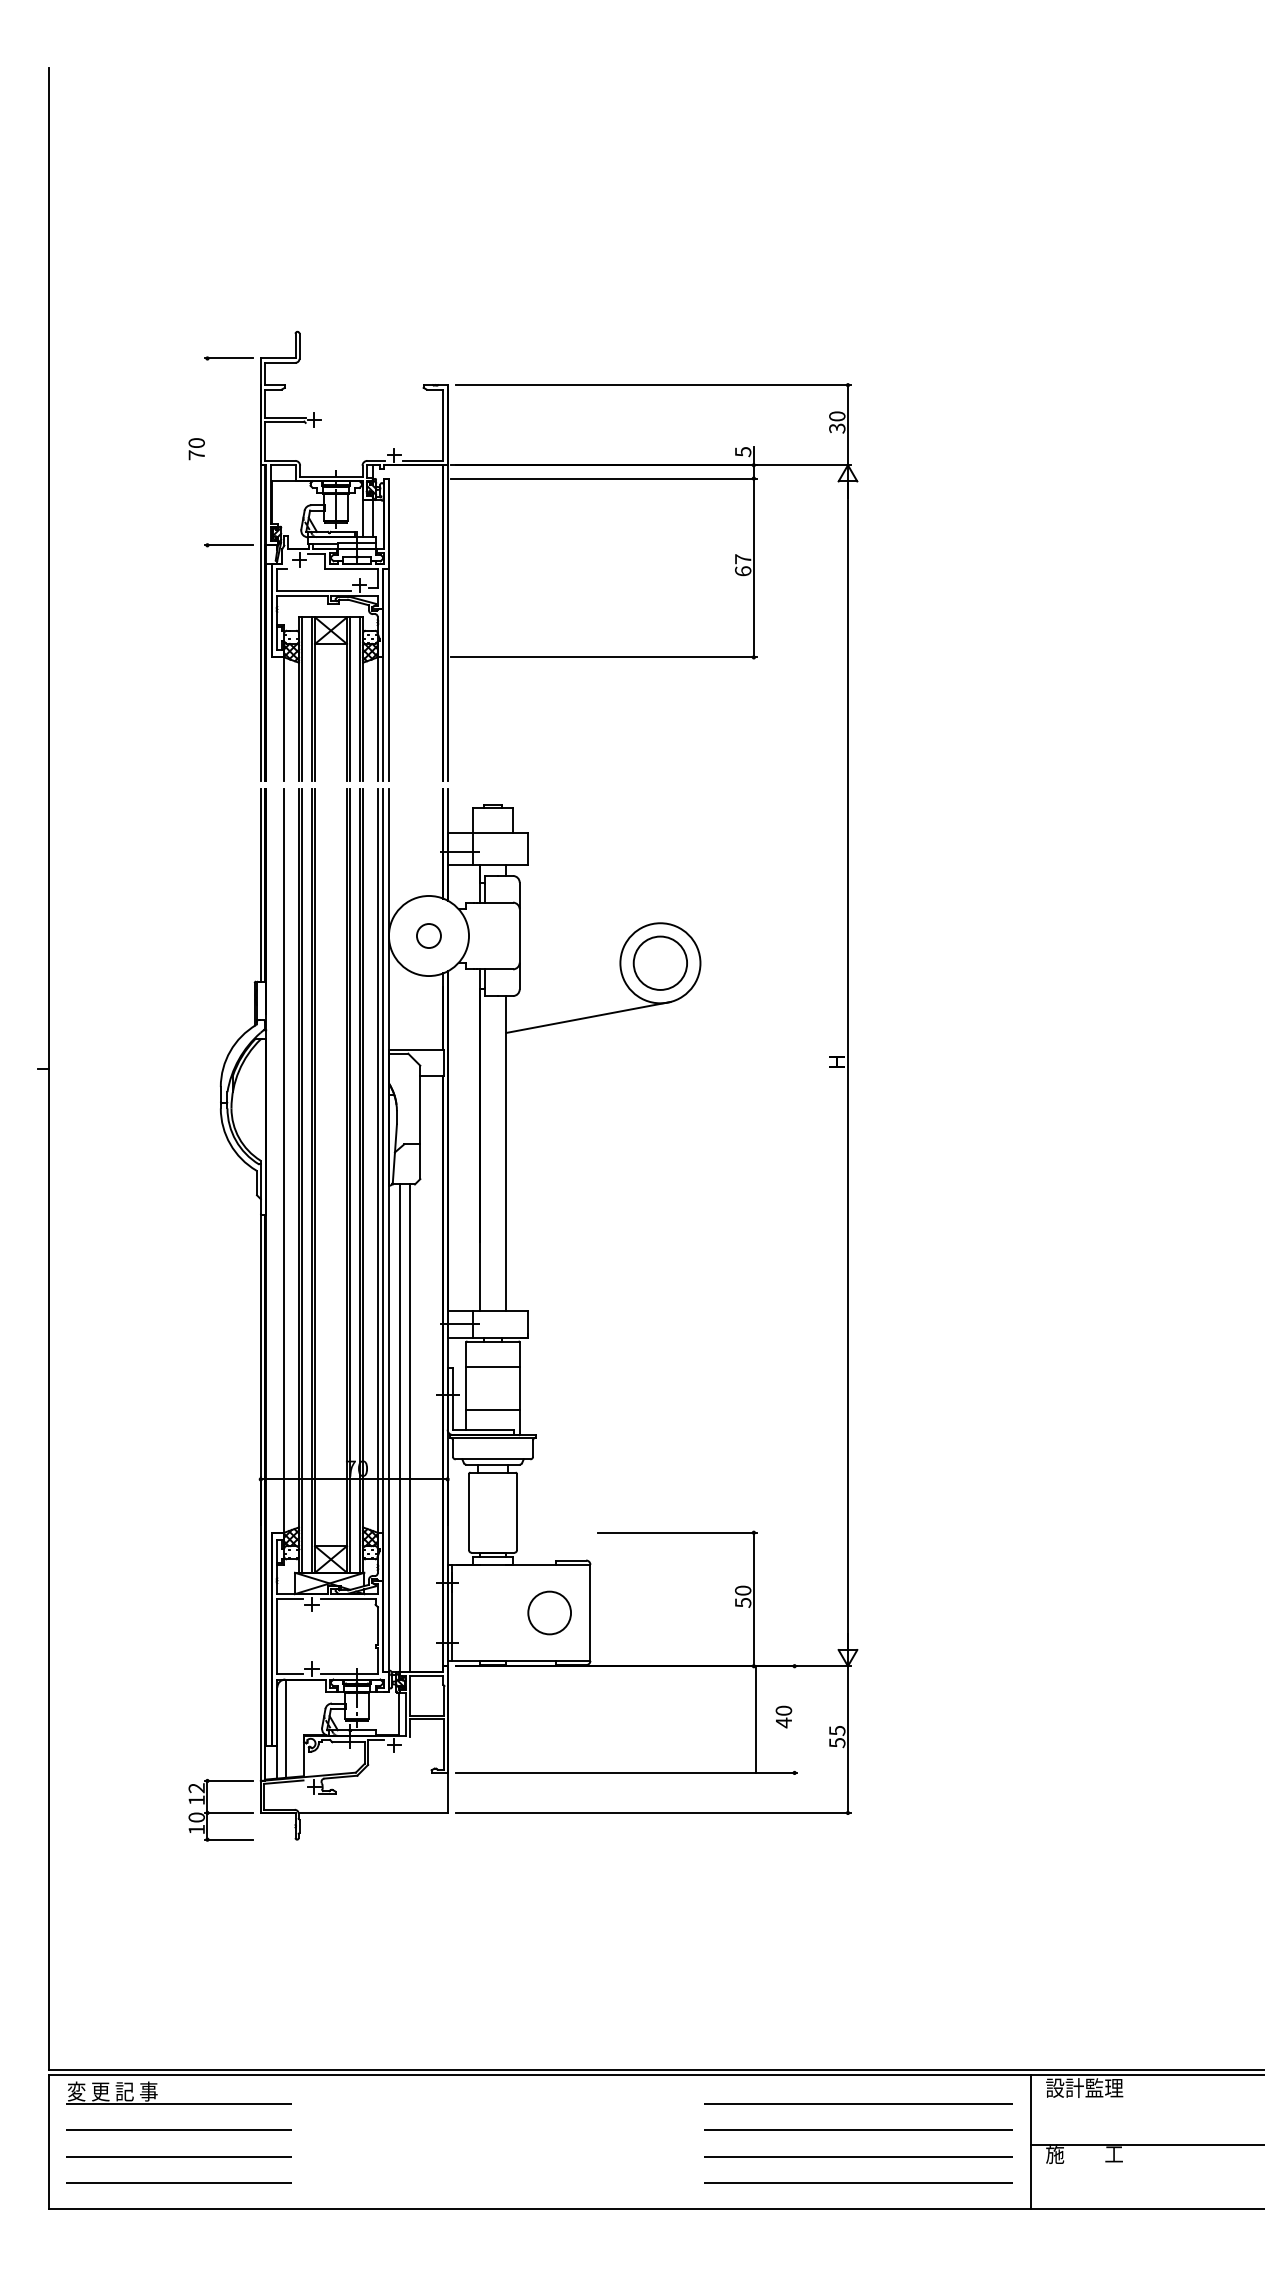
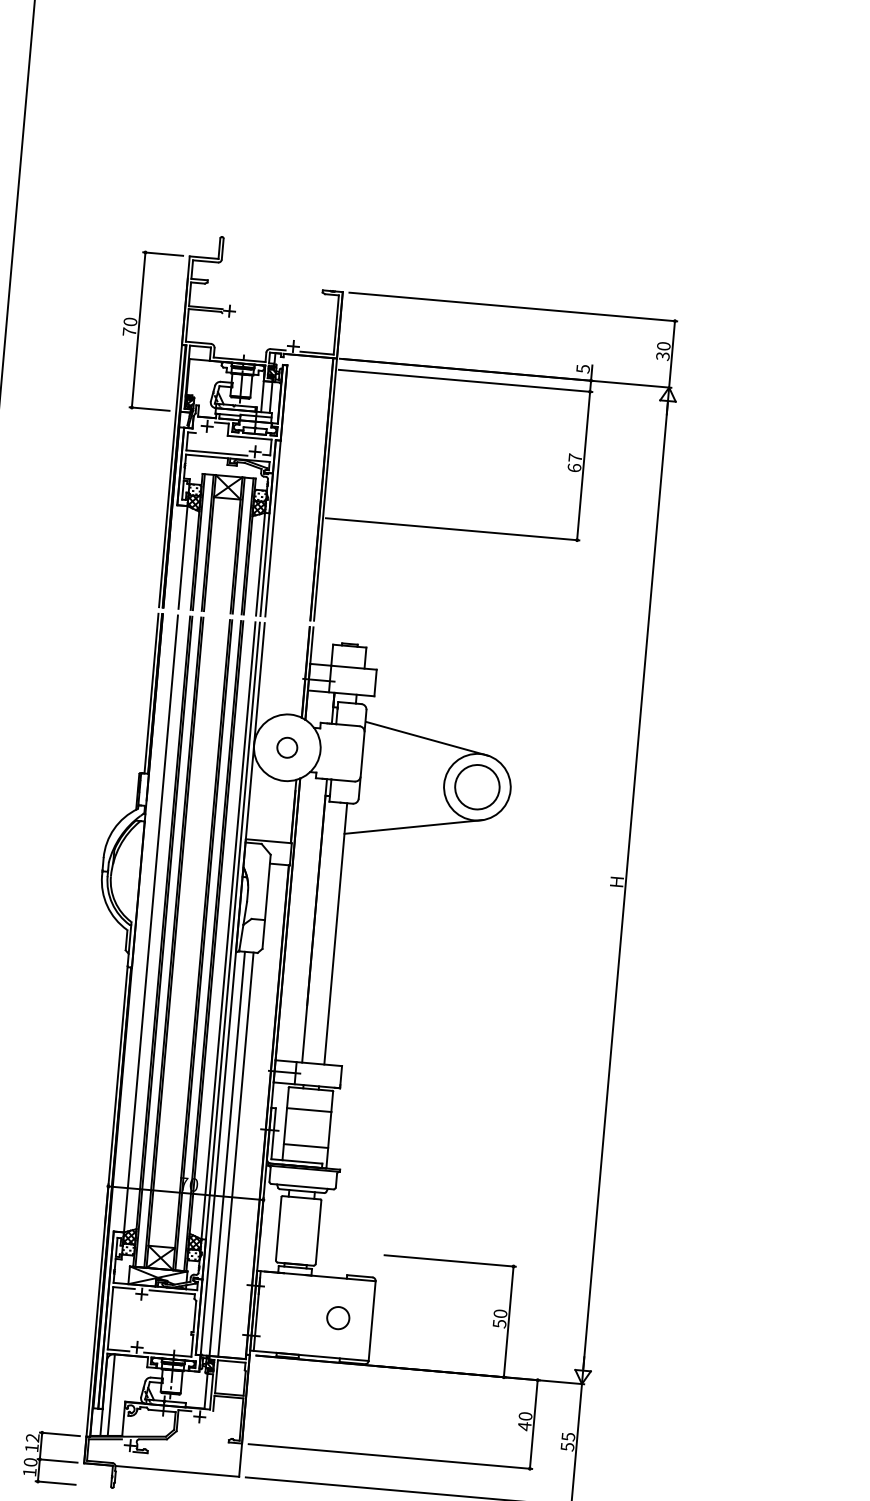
line: (207, 451) -> (138, 329), added
line: (595, 910) -> (427, 738), added
circle: (549, 1612) -> (338, 1317), size x0.62
line: (755, 1719) -> (533, 1424), moved

